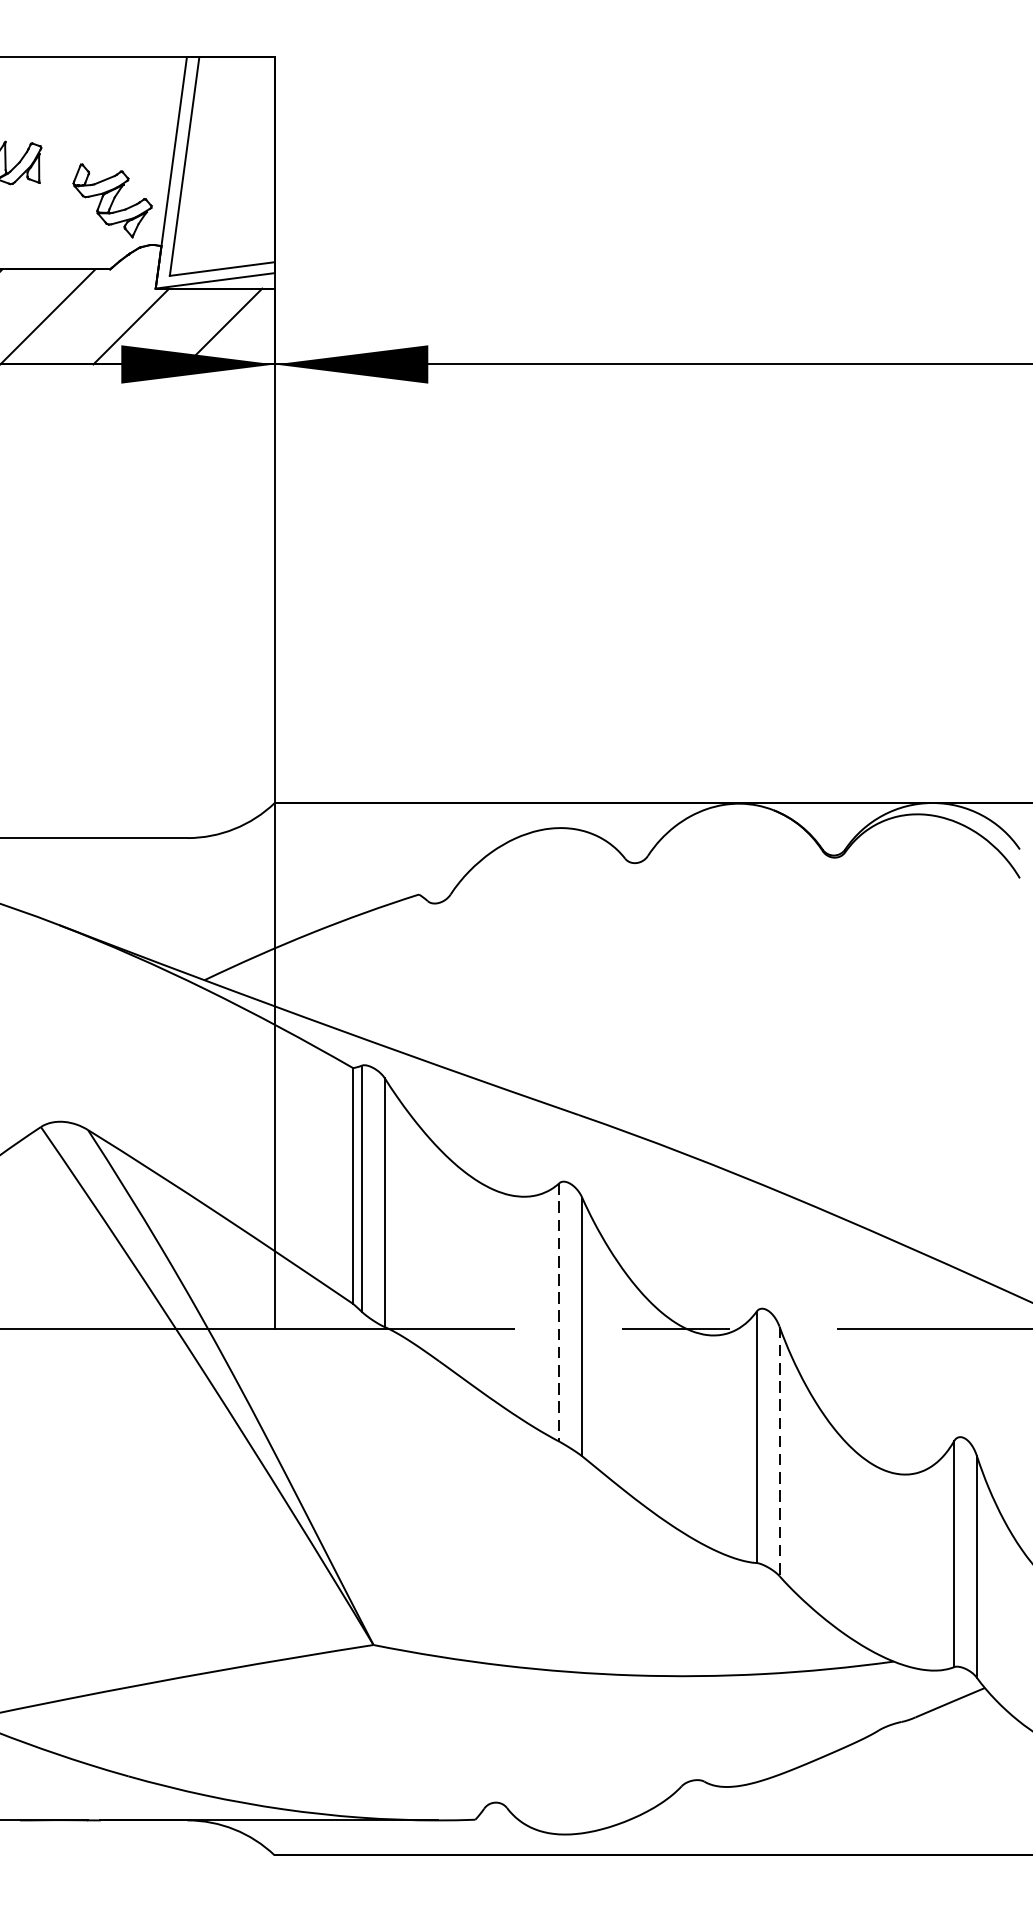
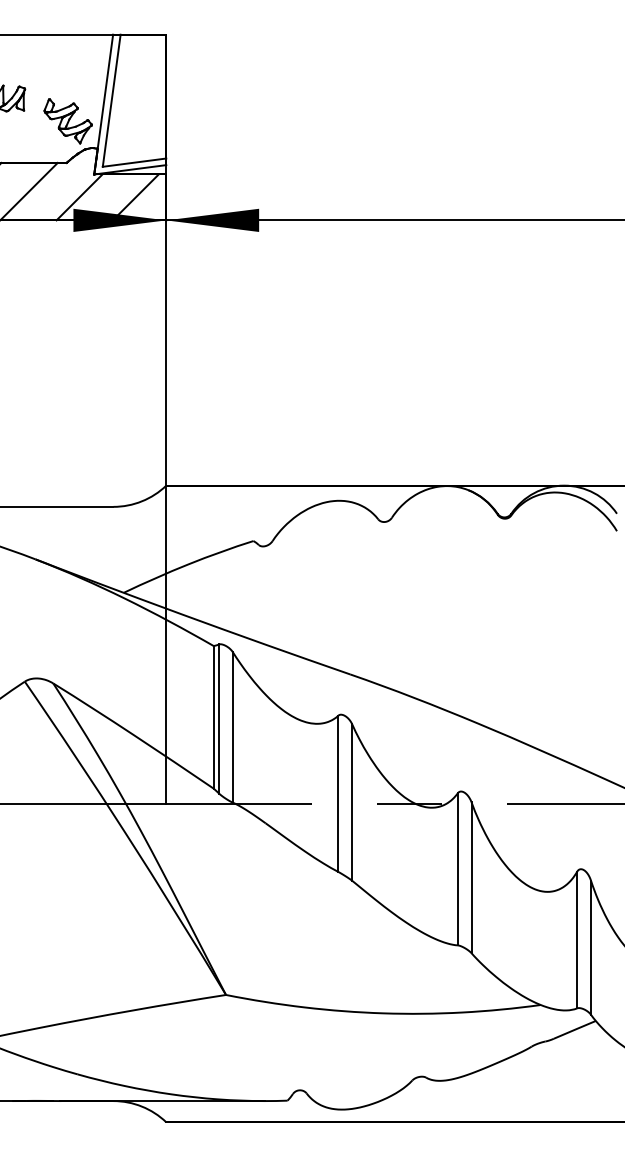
line: (559, 1313) -> (338, 794), dashed -> solid
line: (779, 1452) -> (471, 878), dashed -> solid

